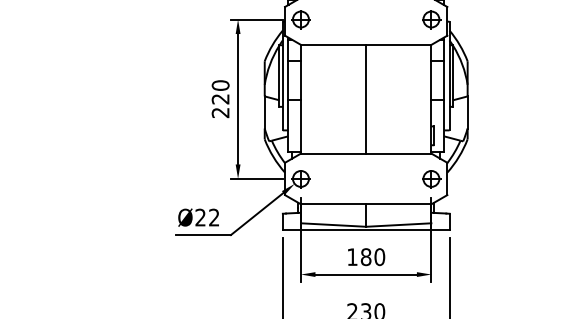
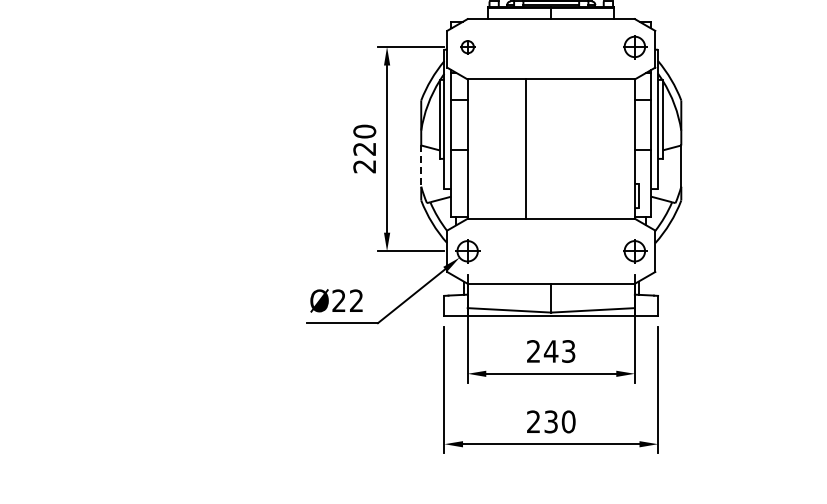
part: (300, 19) -> (467, 47), size x0.6
line: (366, 98) -> (526, 148), moved
line: (264, 112) -> (421, 166), solid -> dashed
text: (366, 257) -> (551, 351), 180 -> 243

